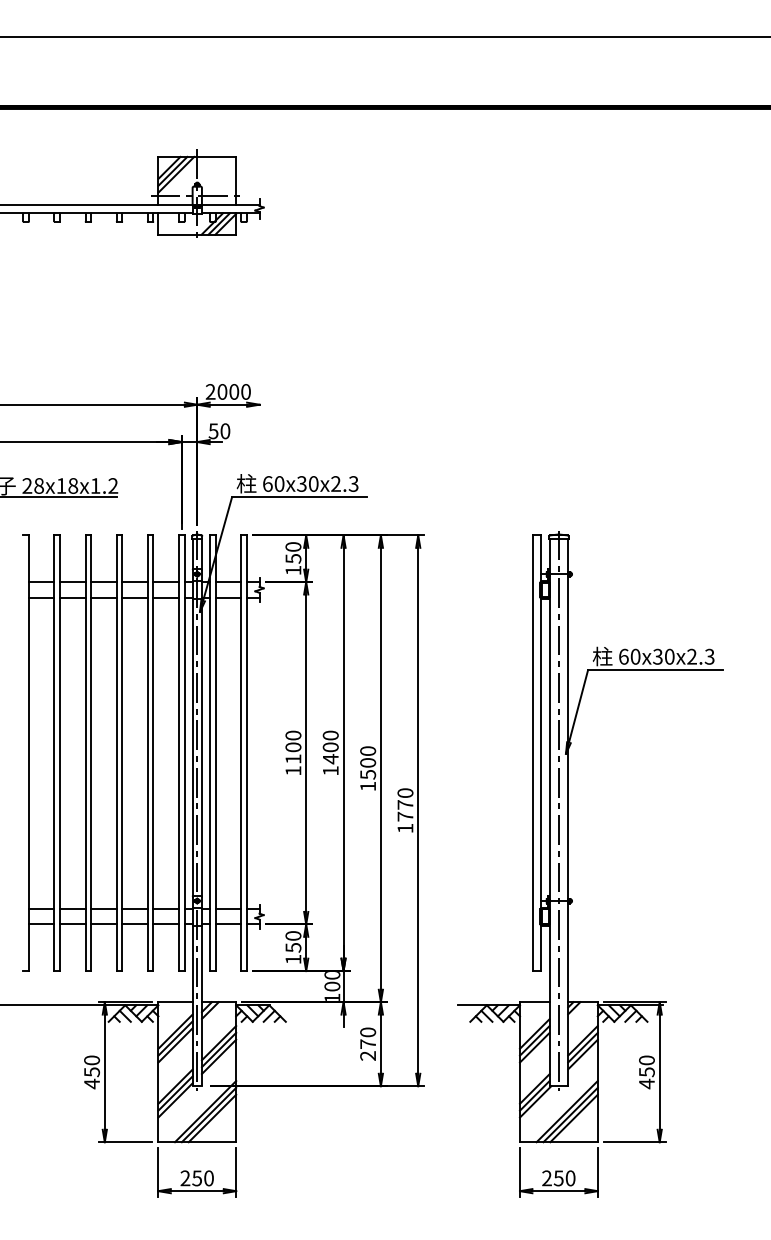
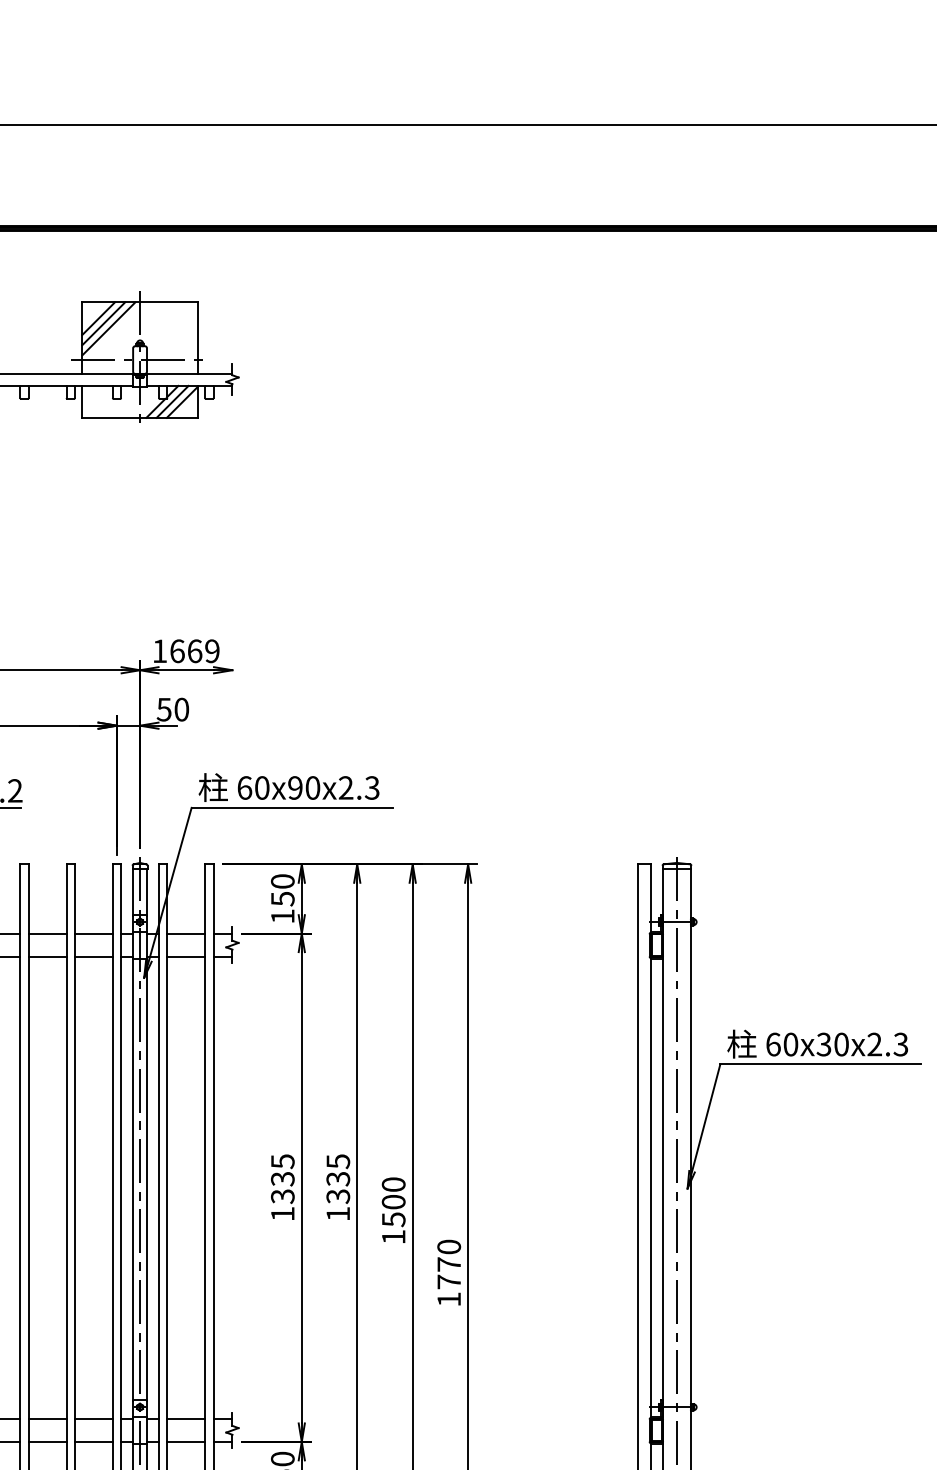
text: (227, 391) -> (184, 650), 2000 -> 1669
text: (301, 483) -> (294, 787), 60x30x2.3 -> 60x90x2.3
text: (293, 747) -> (282, 1179), 1100 -> 1335
text: (330, 747) -> (337, 1179), 1400 -> 1335

